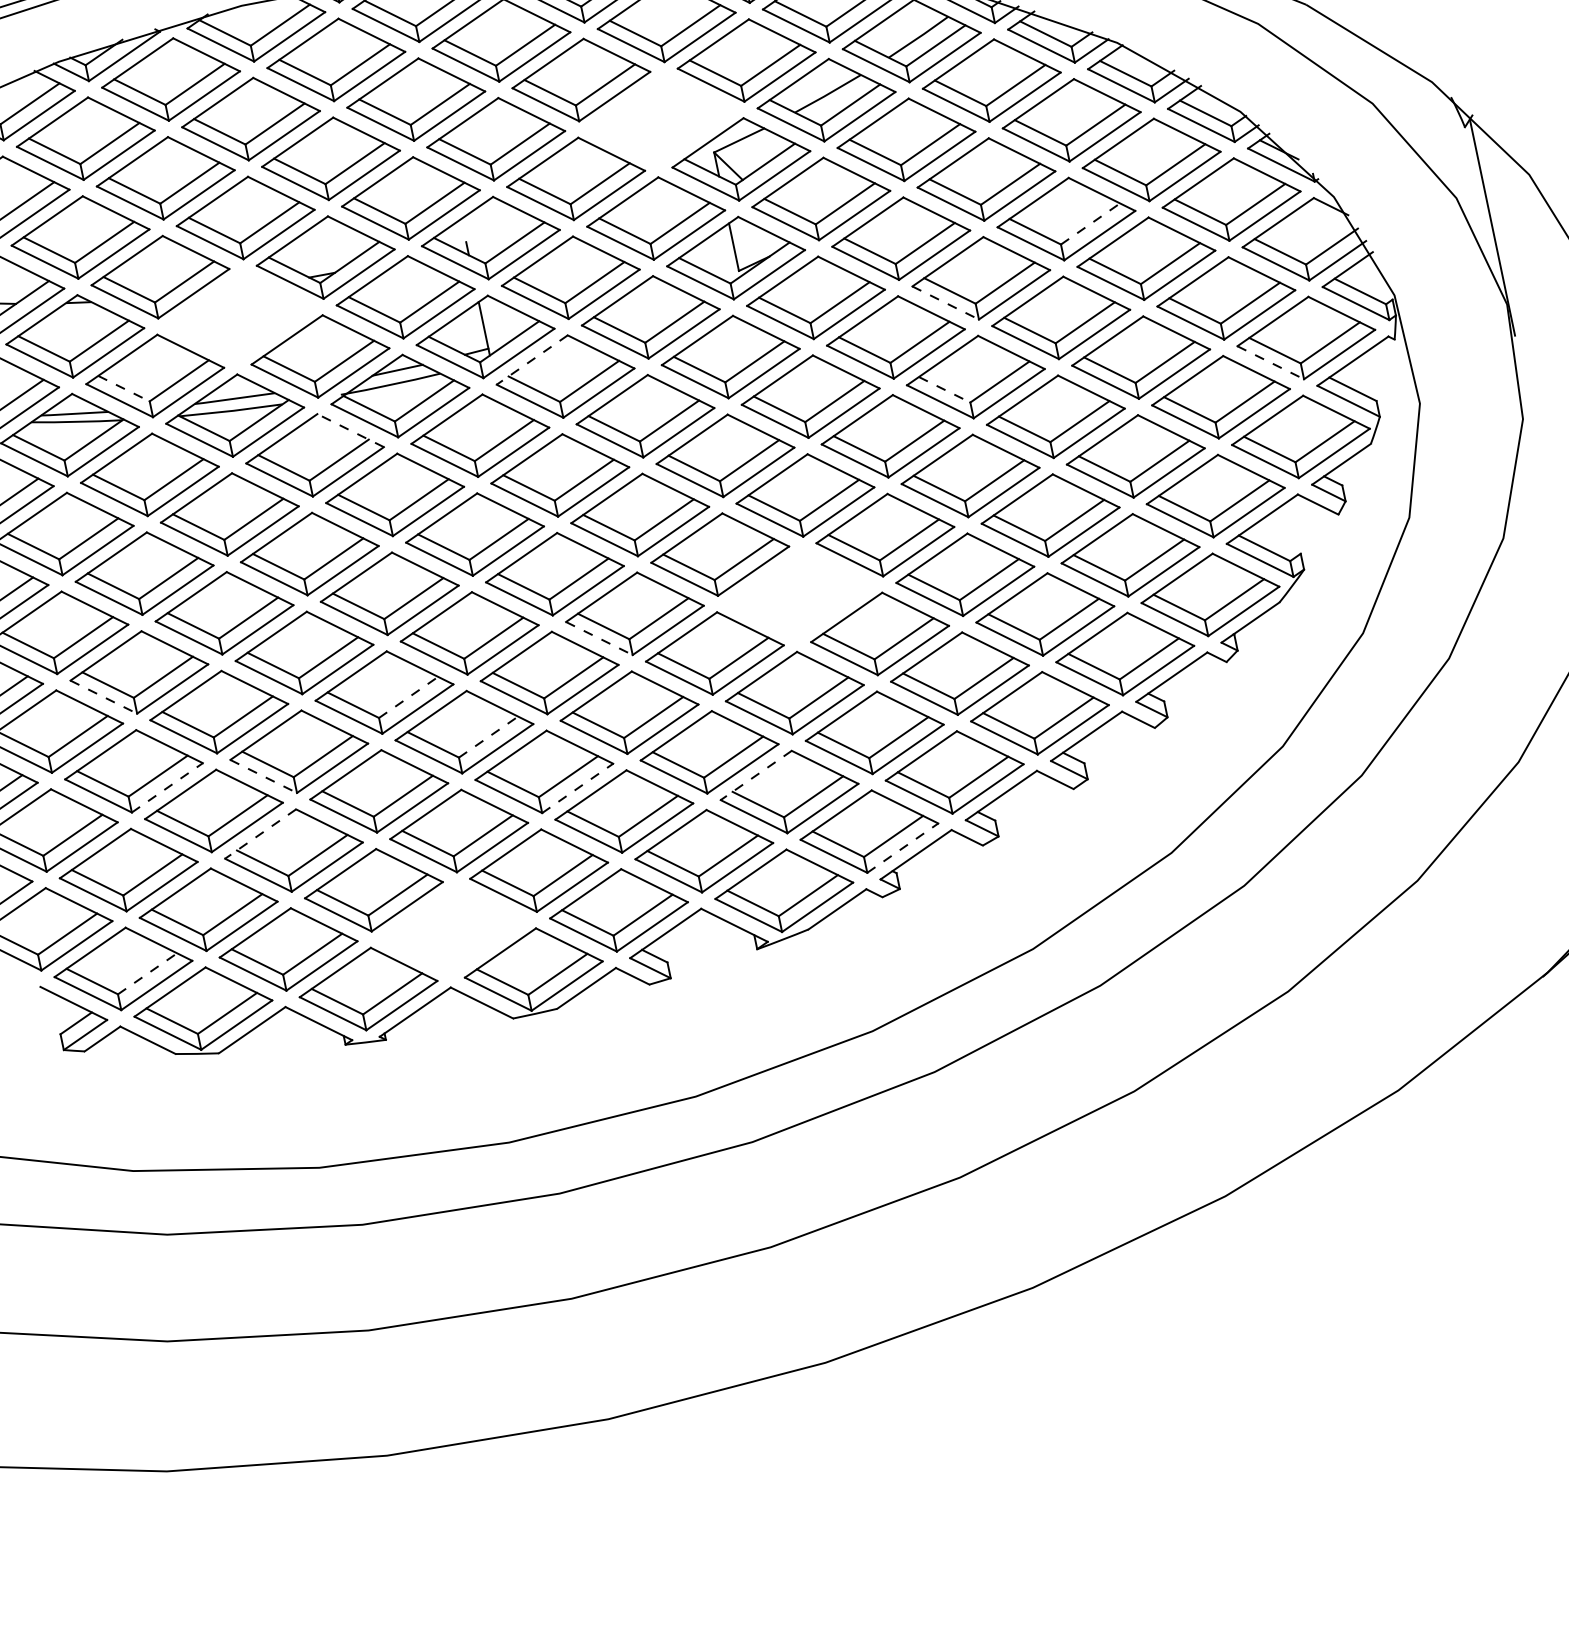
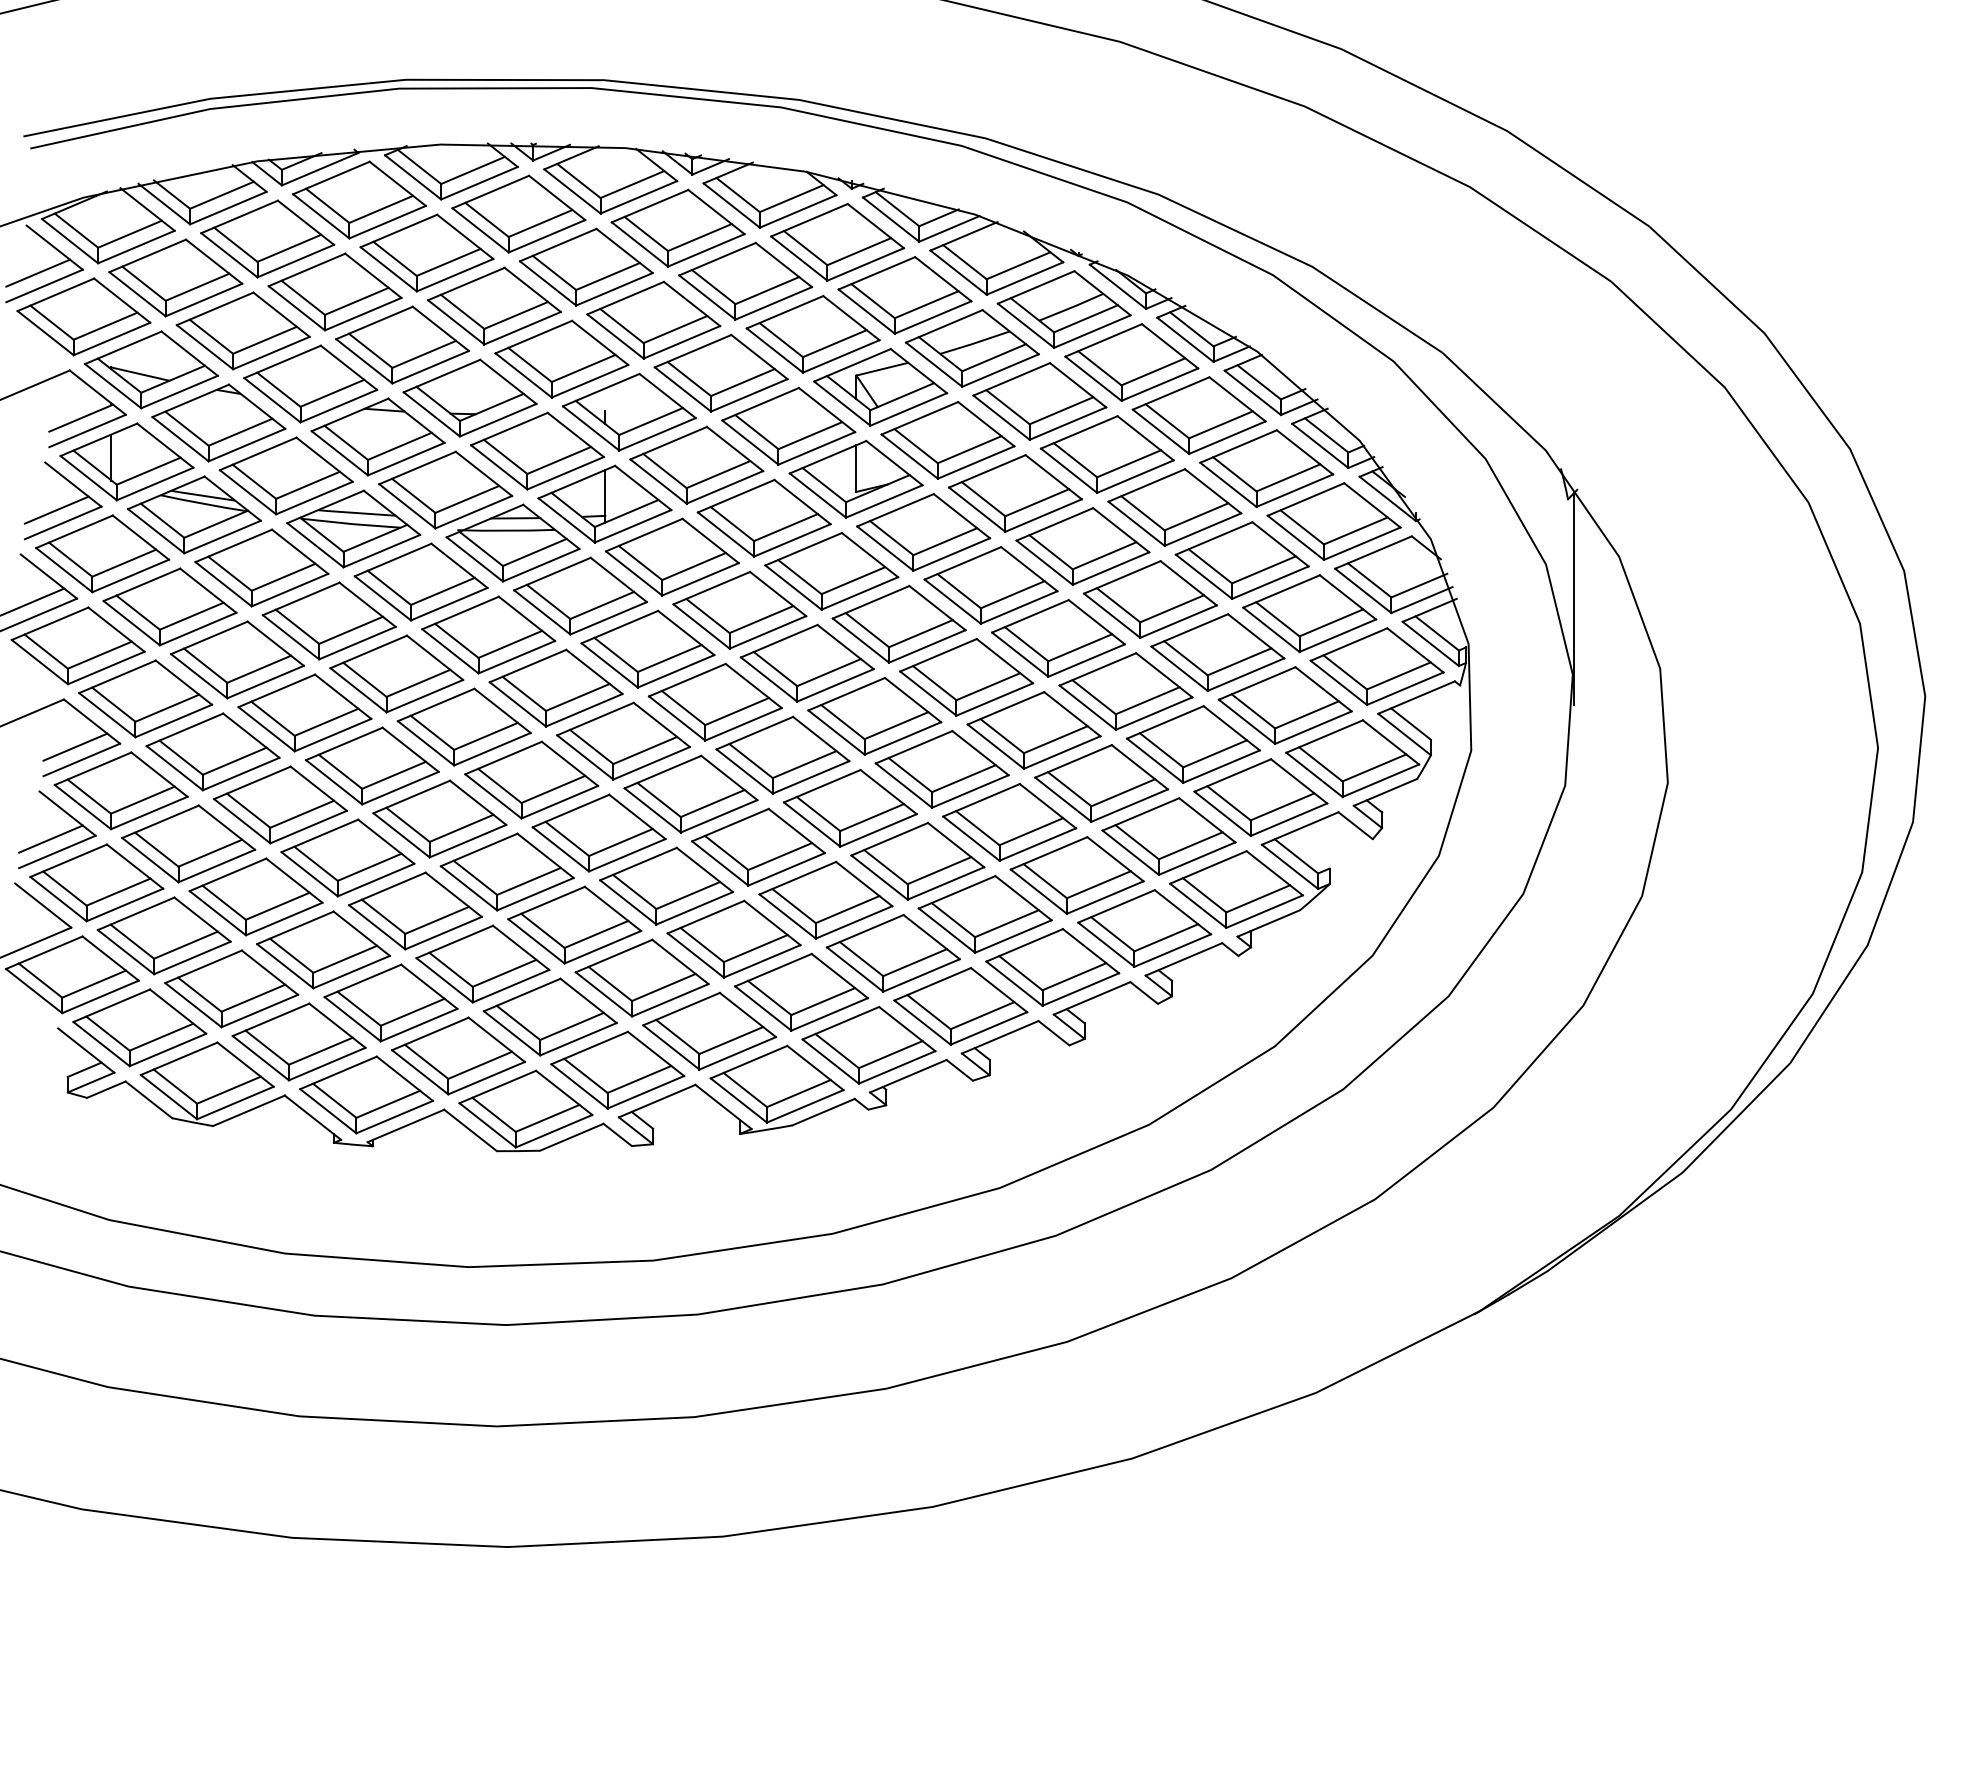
part: (660, 119) -> (812, 333), added
line: (1090, 223) -> (1196, 516), dashed -> solid
line: (945, 302) -> (1044, 562), dashed -> solid
part: (239, 316) -> (377, 436), added
line: (532, 360) -> (644, 535), dashed -> solid
line: (1270, 362) -> (1338, 682), dashed -> solid
line: (124, 388) -> (254, 481), dashed -> solid
line: (944, 390) -> (1026, 644), dashed -> solid
line: (350, 430) -> (459, 565), dashed -> solid
part: (799, 593) -> (849, 807), added
line: (599, 638) -> (652, 810), dashed -> solid
line: (103, 697) -> (174, 768), dashed -> solid
line: (408, 697) -> (461, 828), dashed -> solid
line: (489, 737) -> (529, 881), dashed -> solid
line: (756, 775) -> (773, 970), dashed -> solid
line: (263, 776) -> (309, 874), dashed -> solid
line: (167, 788) -> (216, 866), dashed -> solid
line: (577, 788) -> (602, 947), dashed -> solid
line: (260, 833) -> (295, 927), dashed -> solid
line: (903, 848) -> (897, 1067), dashed -> solid
part: (453, 929) -> (458, 1055), added
line: (147, 974) -> (161, 1037), dashed -> solid

